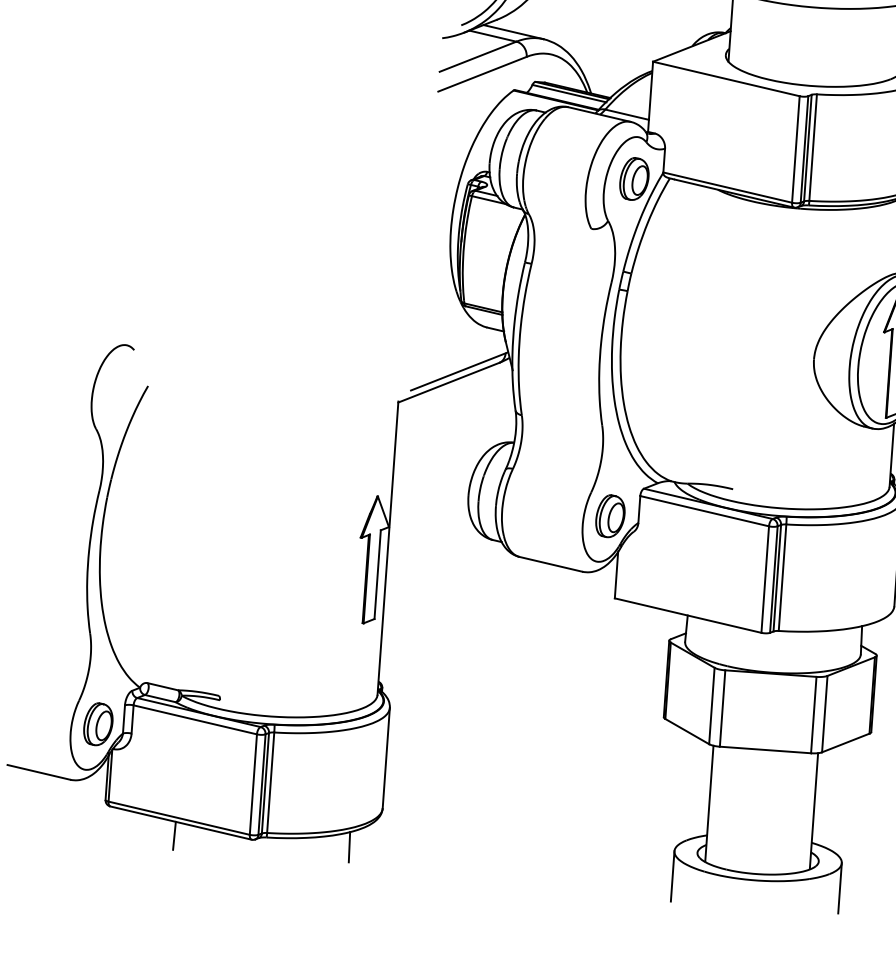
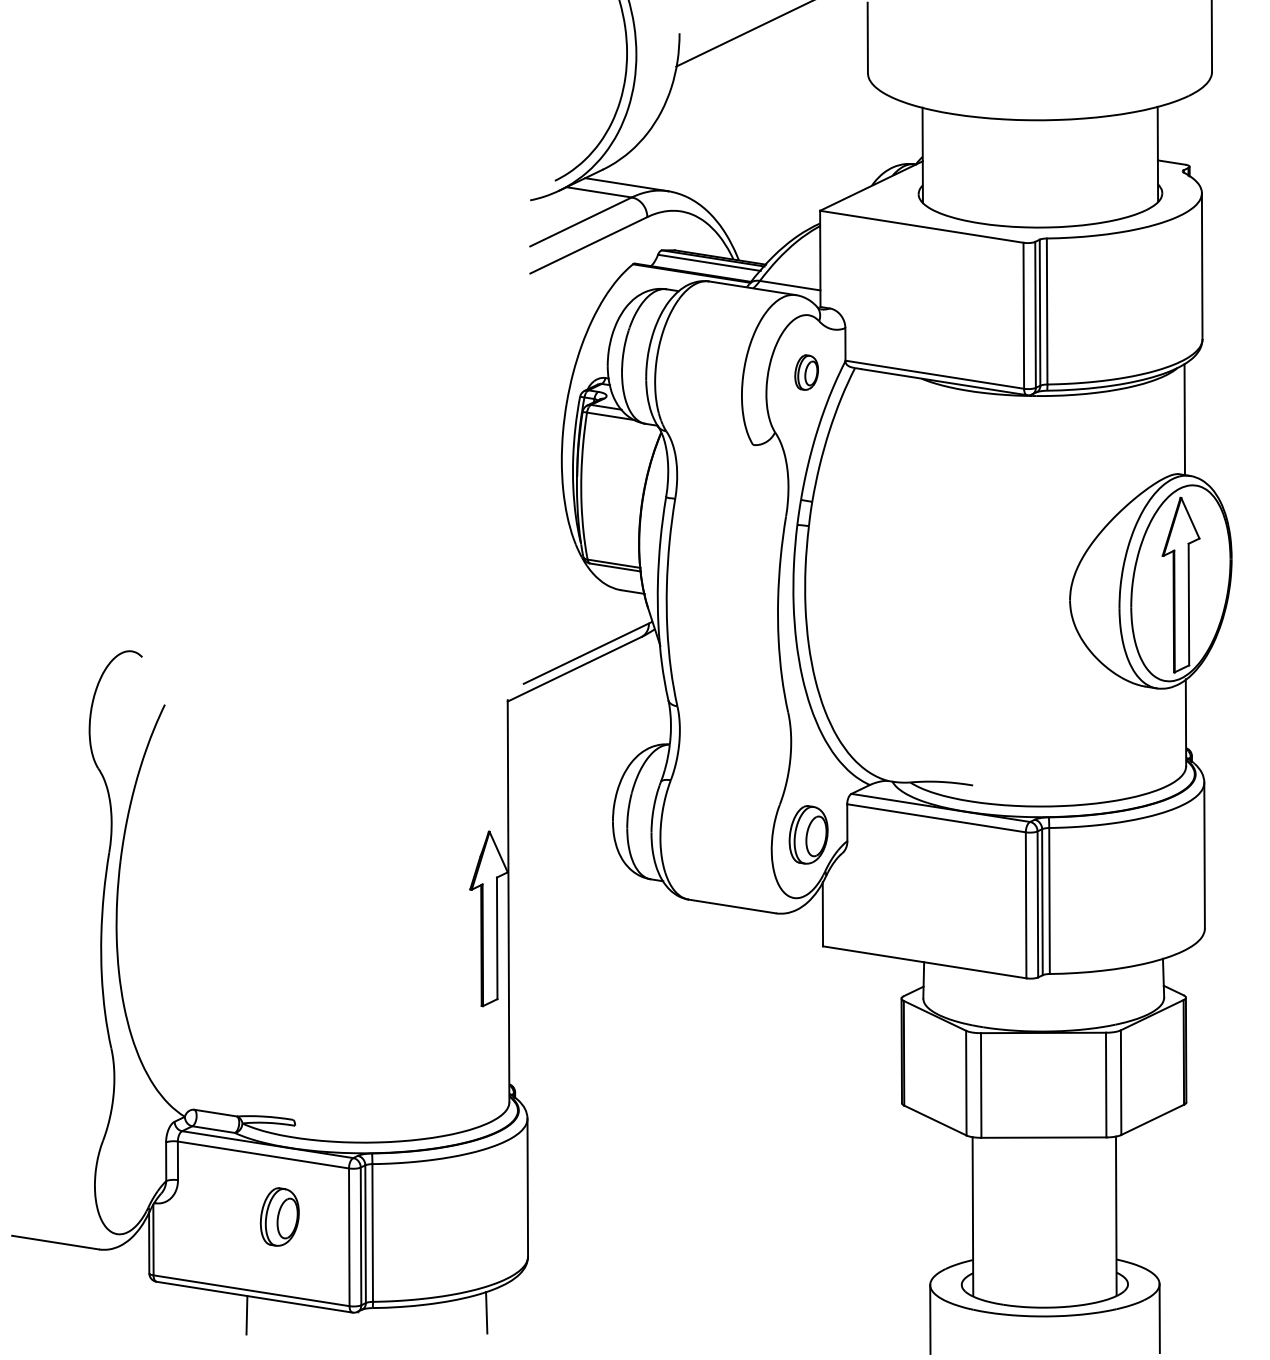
part: (634, 178) -> (806, 372), size x0.6
part: (98, 723) -> (279, 1216), moved

